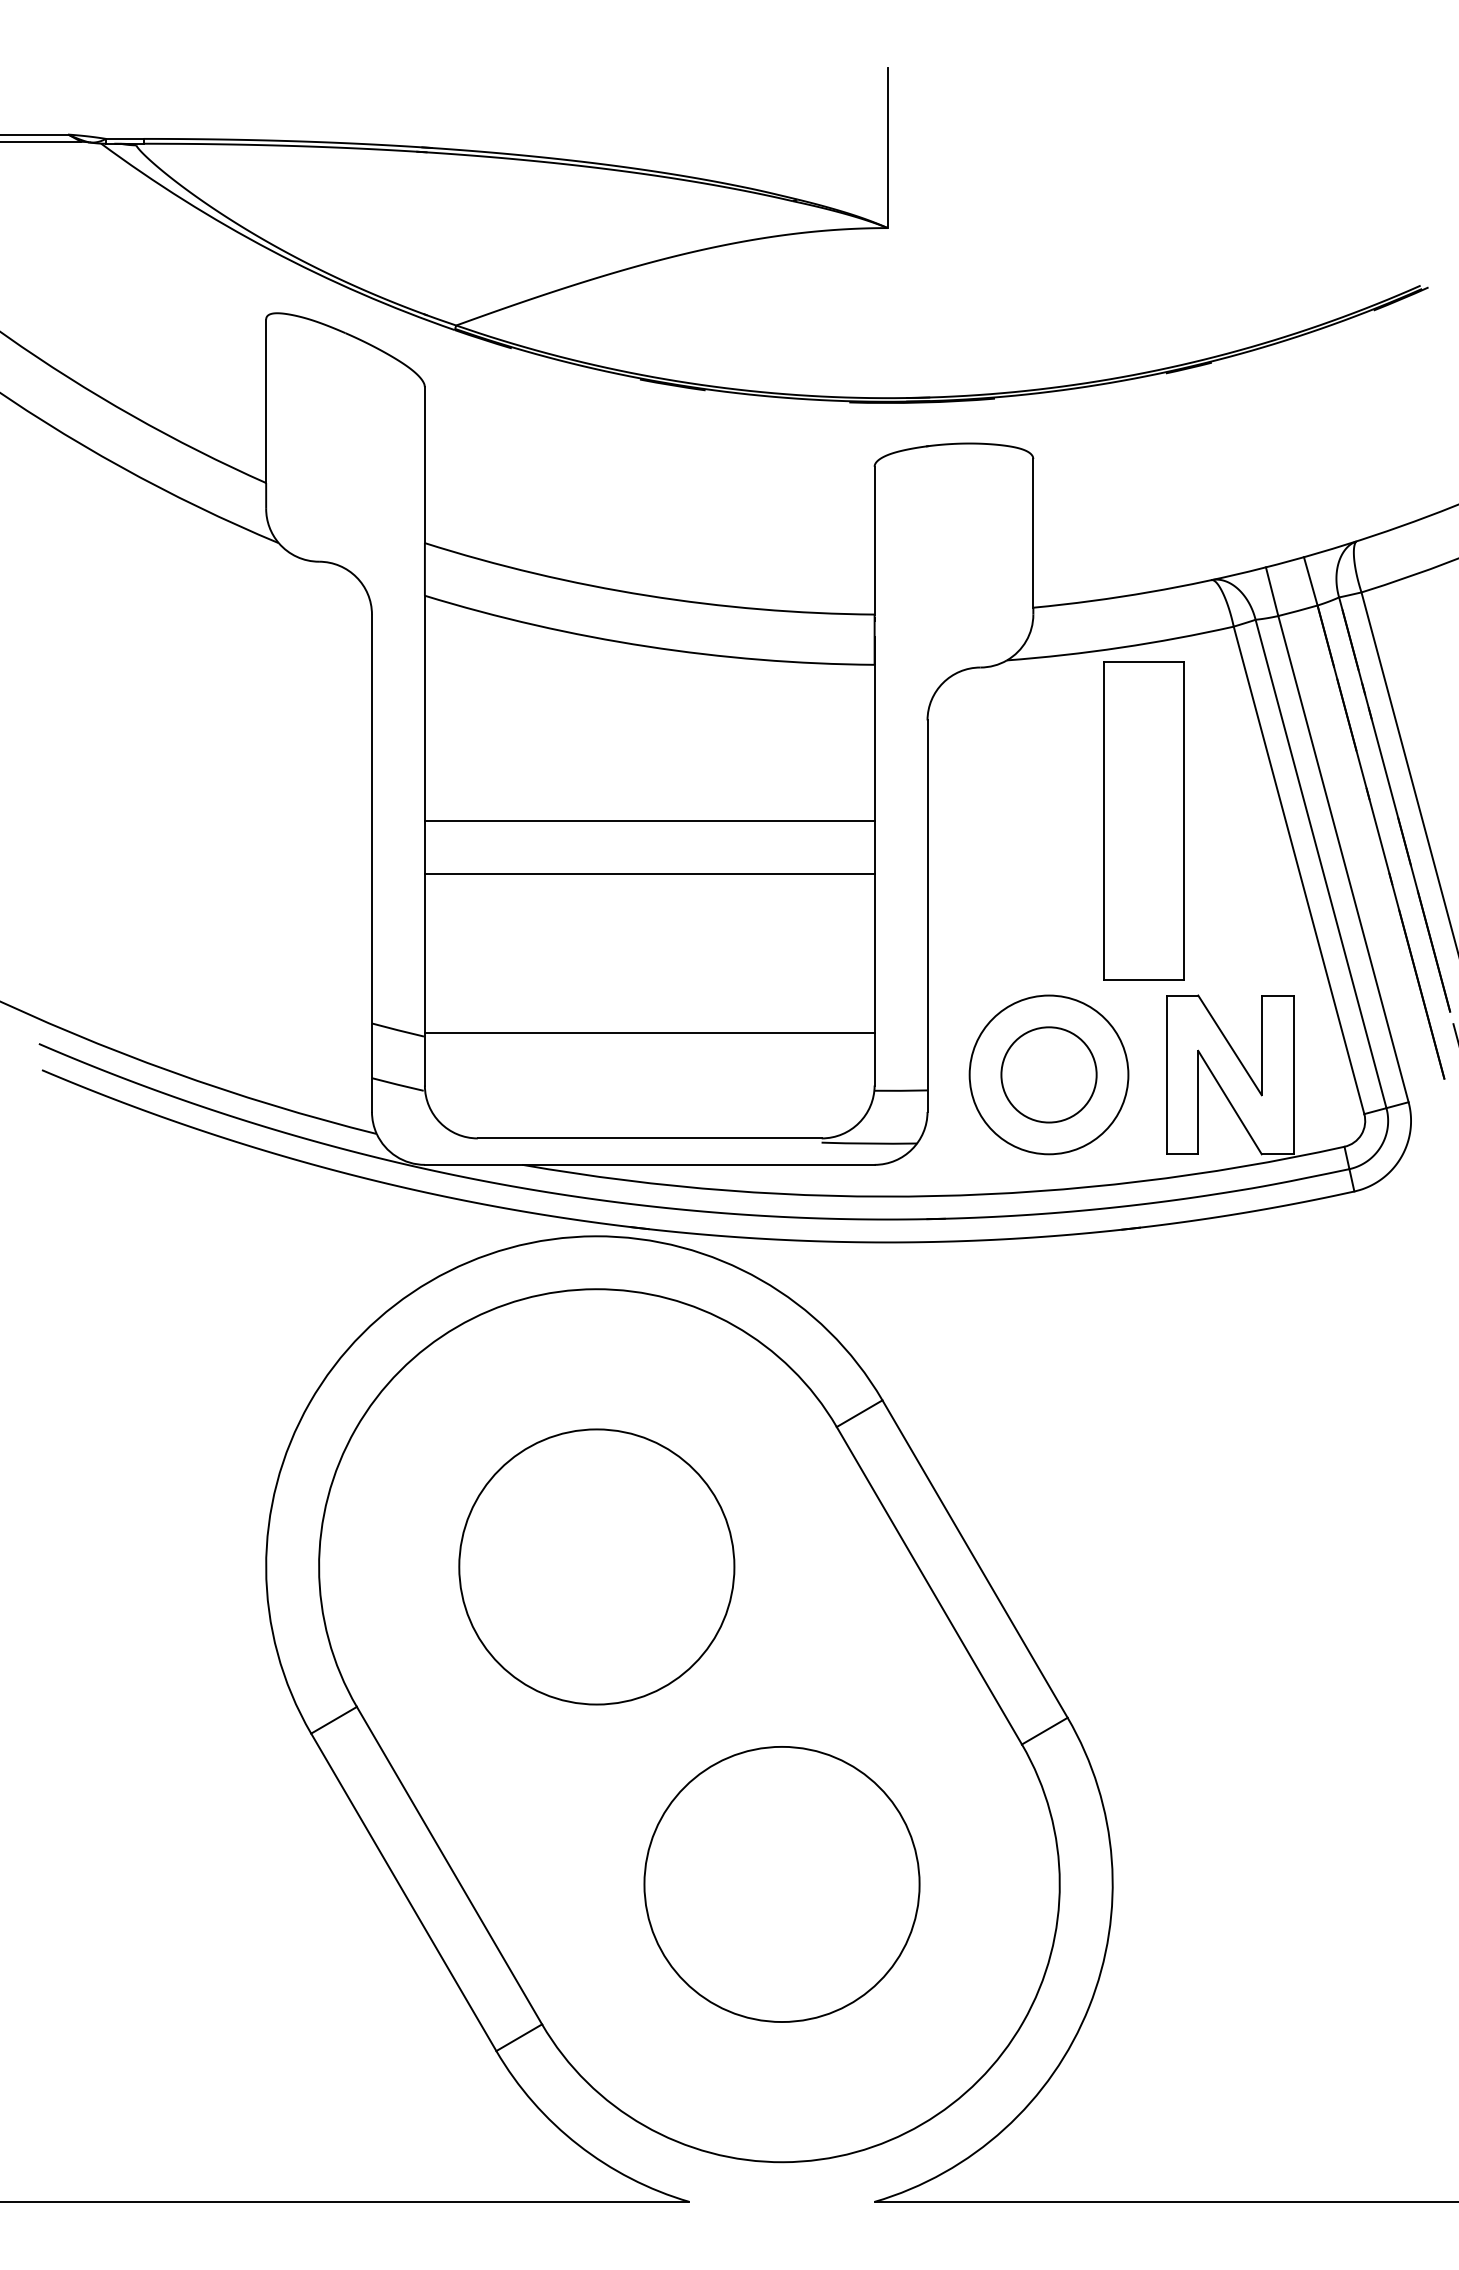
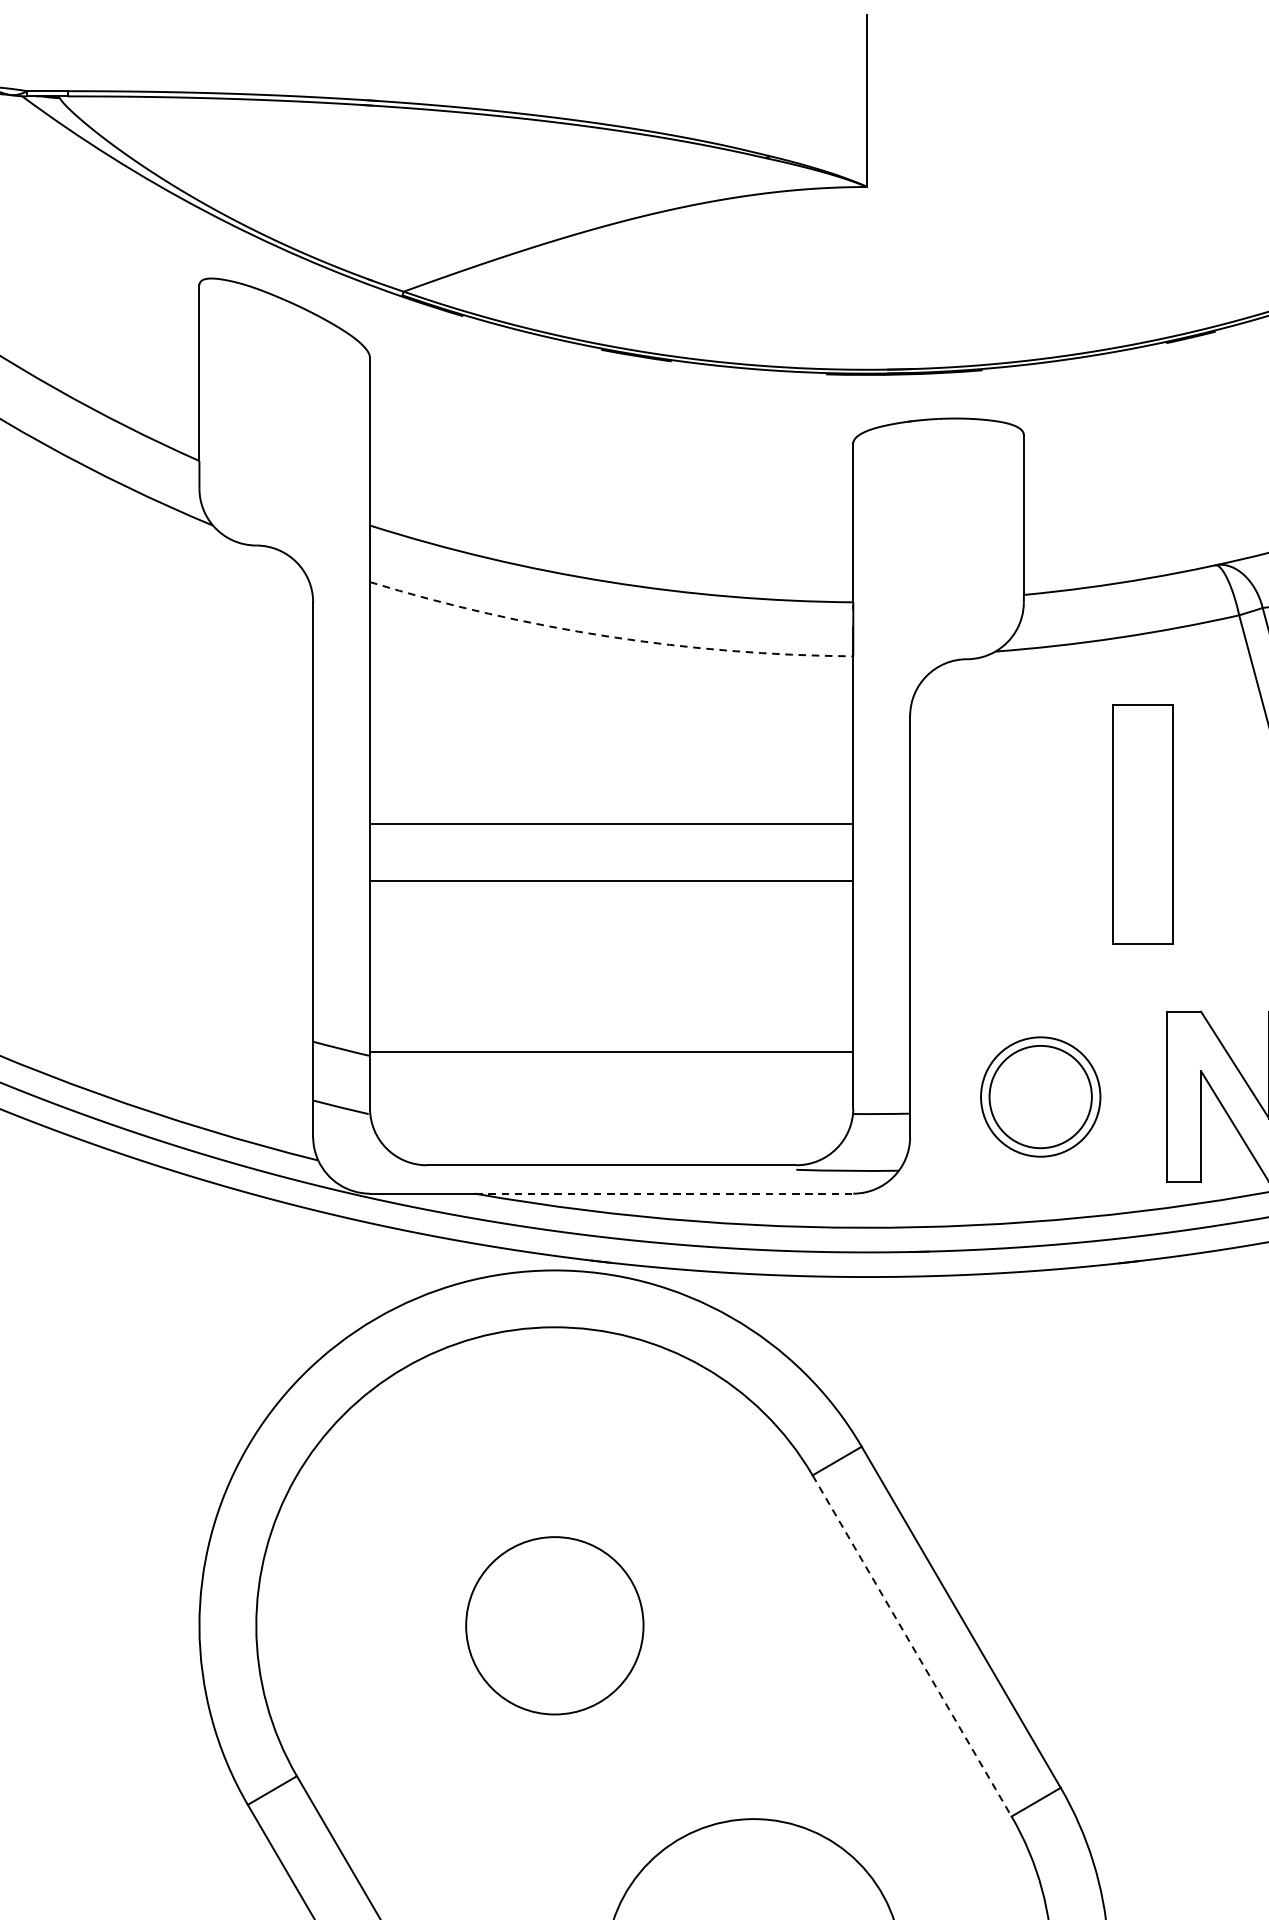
arc: (647, 646) -> (609, 636), solid -> dashed
part: (1143, 820) -> (1142, 823), size x0.7
circle: (1048, 1074) -> (1040, 1096), size x0.7
line: (698, 1164) -> (664, 1193), solid -> dashed
circle: (596, 1566) -> (554, 1625), size x0.6
line: (929, 1585) -> (912, 1645), solid -> dashed

